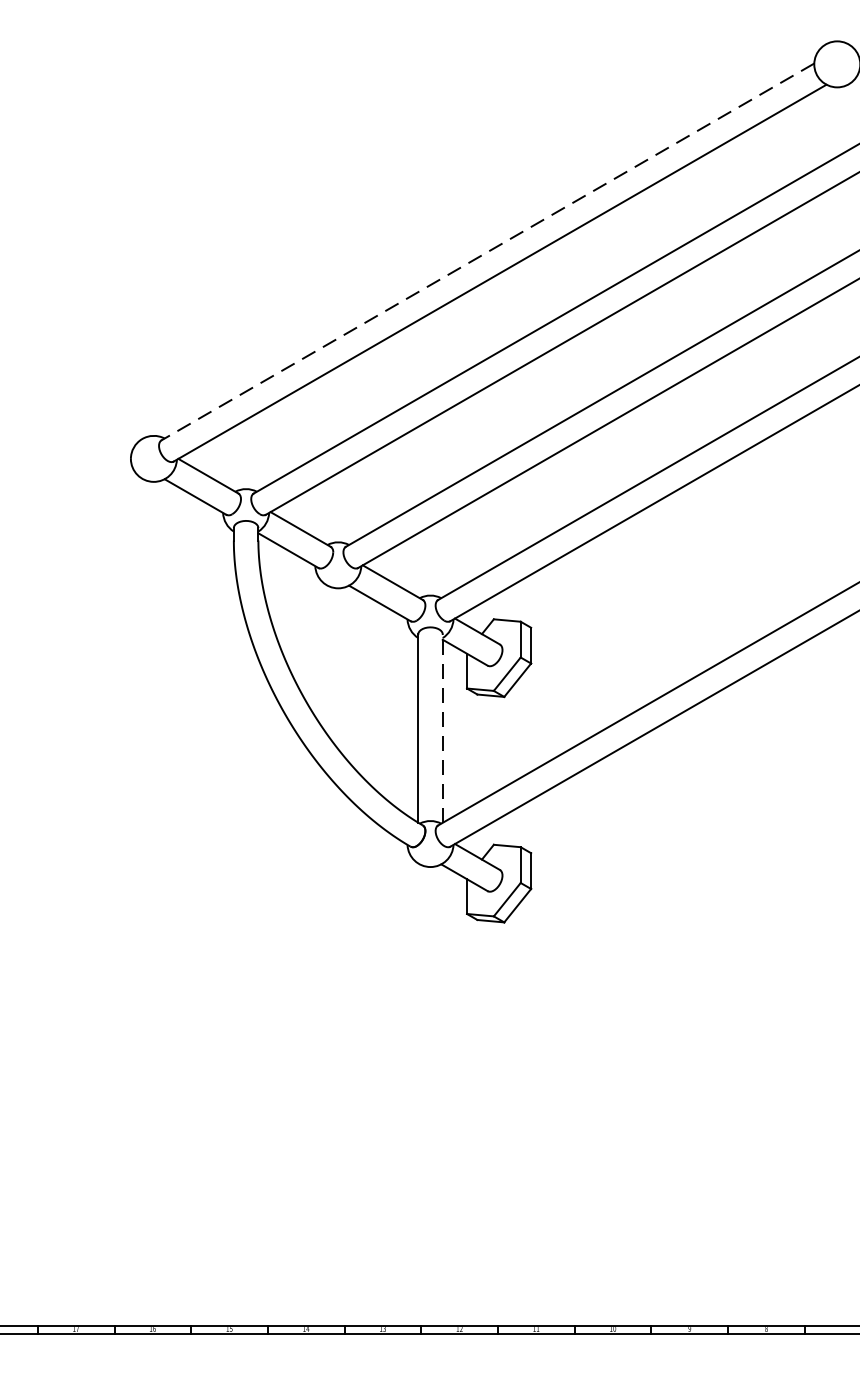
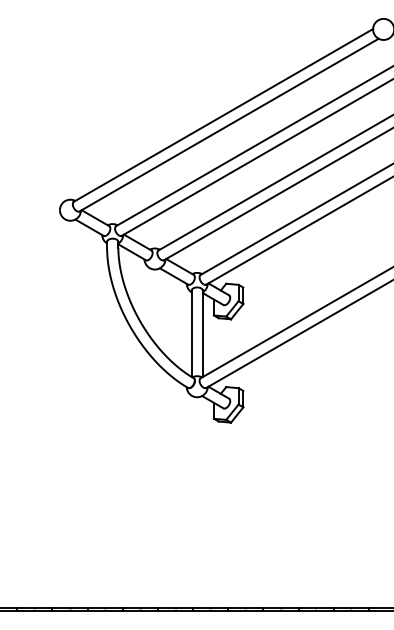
line: (487, 252) -> (223, 115), dashed -> solid
line: (442, 727) -> (202, 333), dashed -> solid

